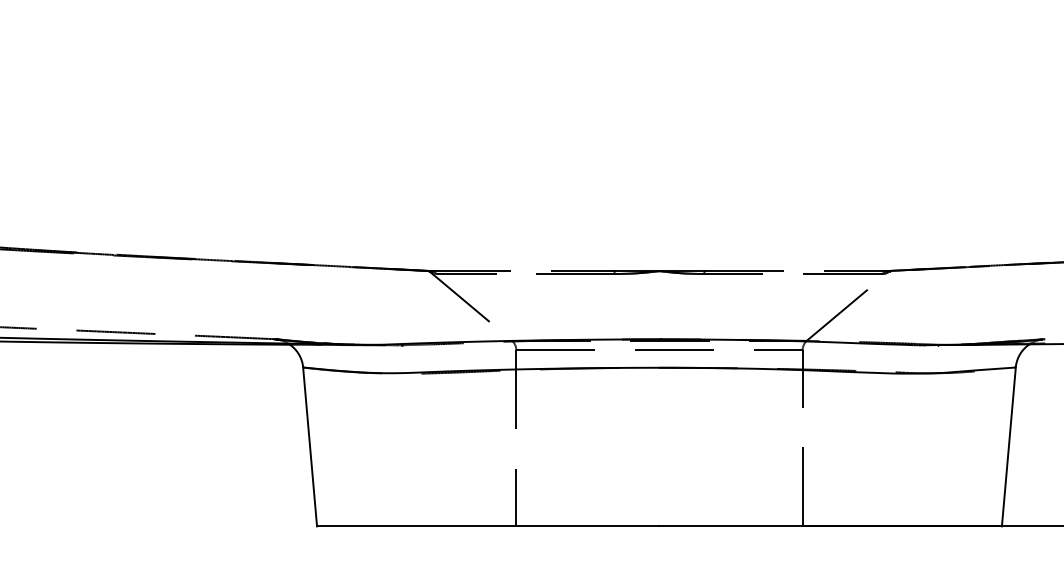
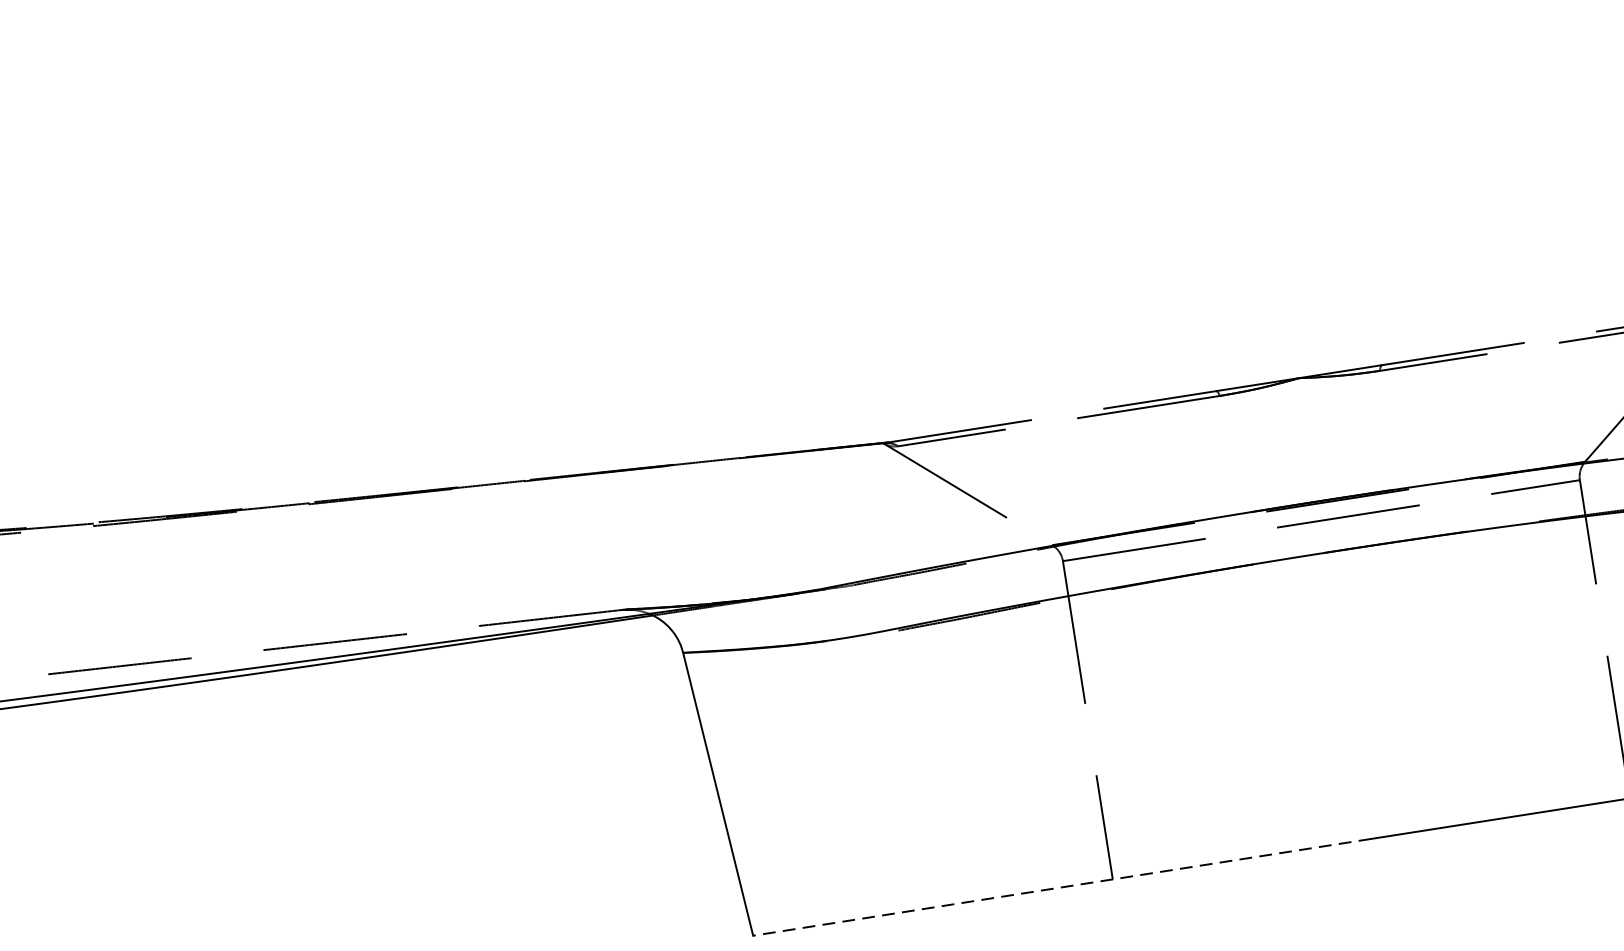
line: (487, 526) -> (1060, 887), solid -> dashed

